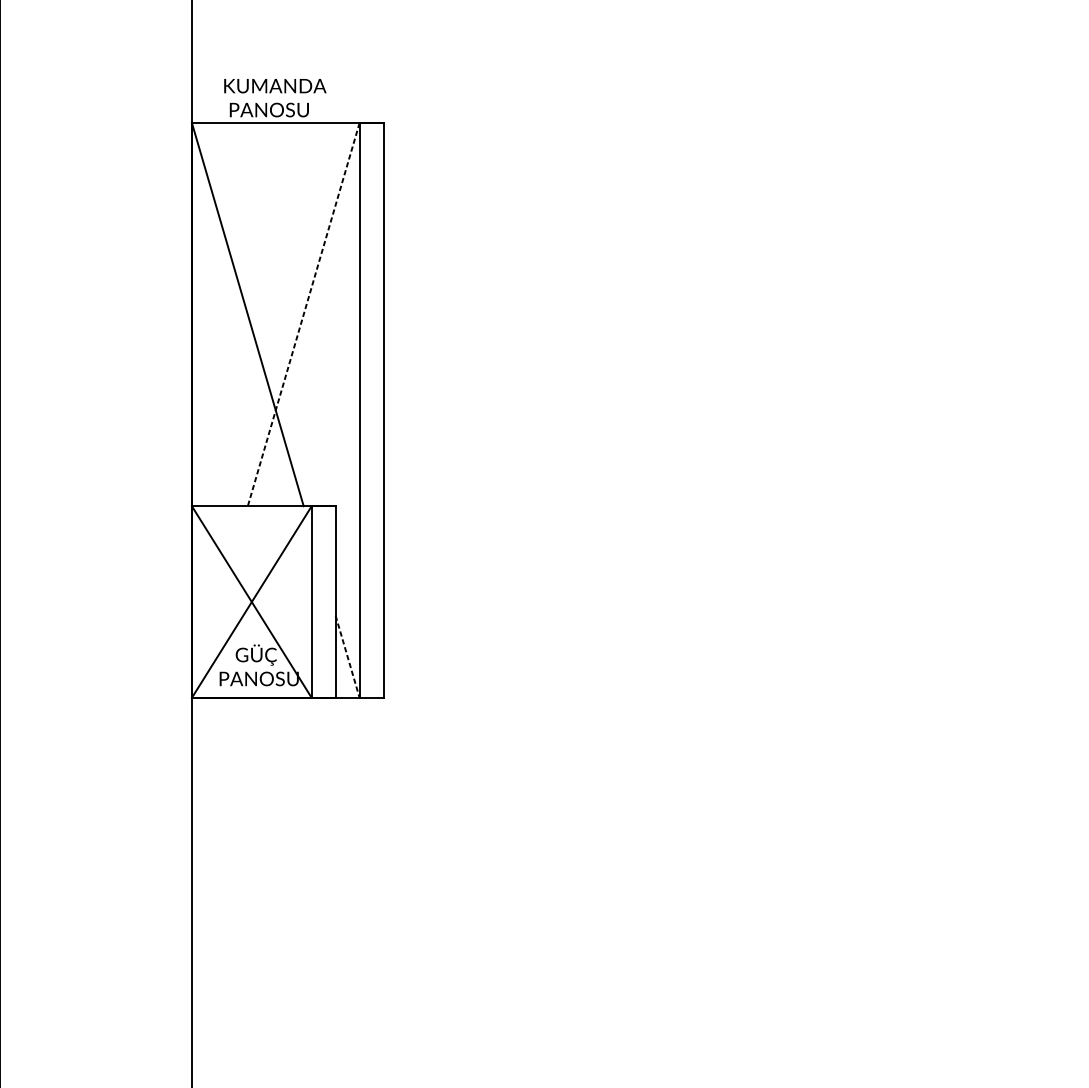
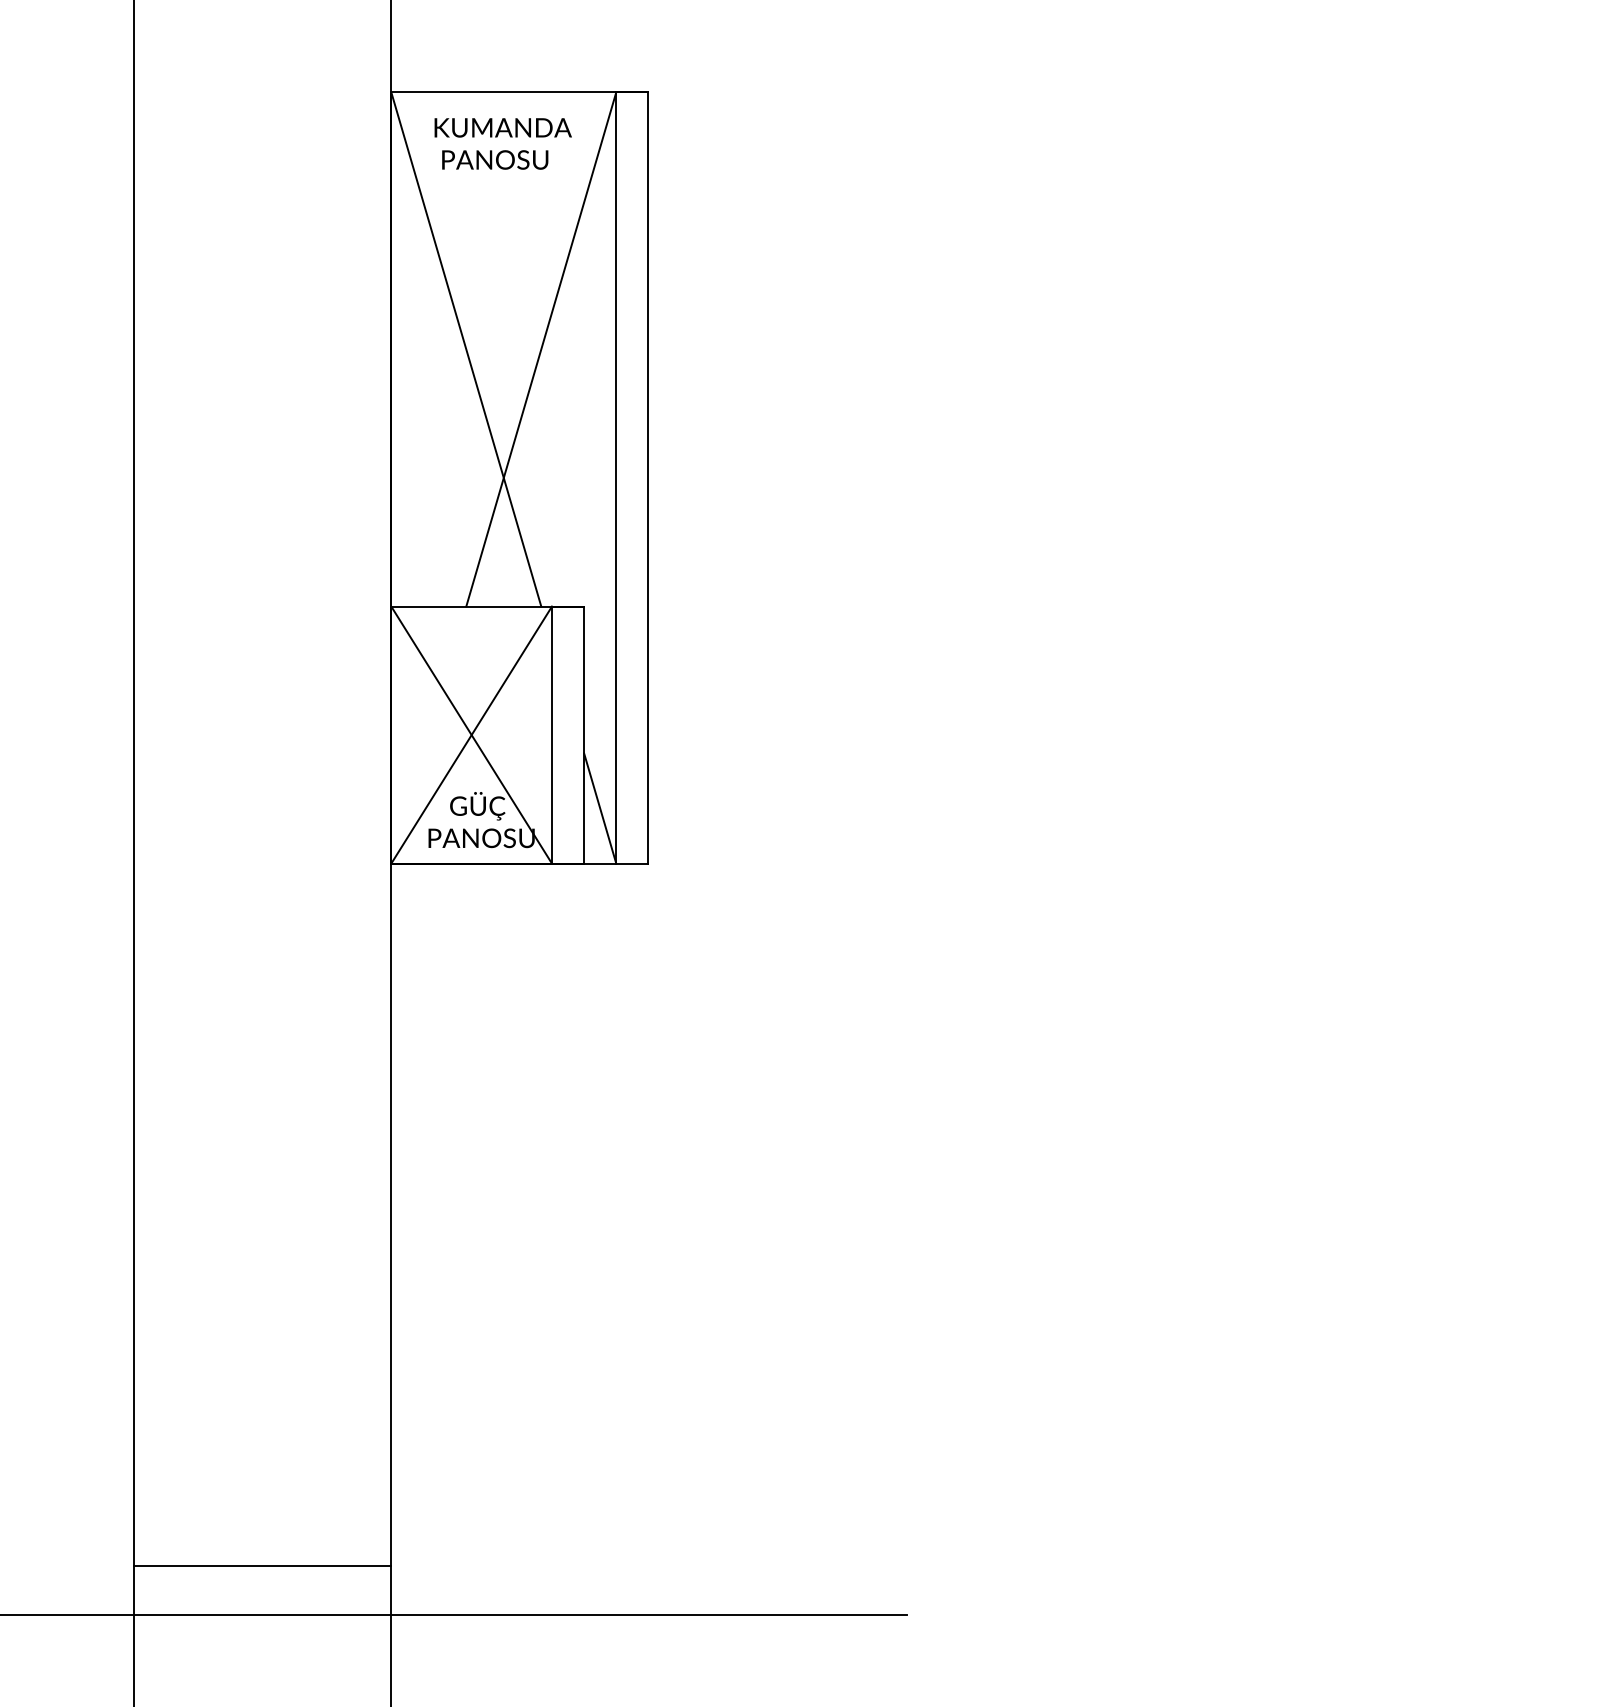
text: (274, 97) -> (502, 143), moved
line: (303, 314) -> (541, 349), dashed -> solid
line: (347, 657) -> (600, 809), dashed -> solid

